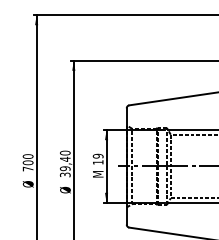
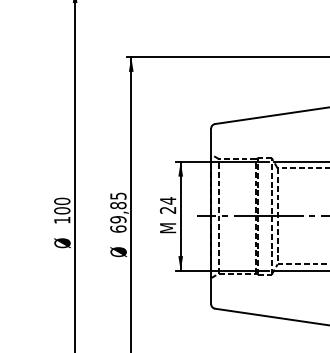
text: (97, 158) -> (167, 204), 19 -> 24
text: (64, 163) -> (117, 211), 39,40 -> 69,85
text: (27, 168) -> (61, 219), 700 -> 100

